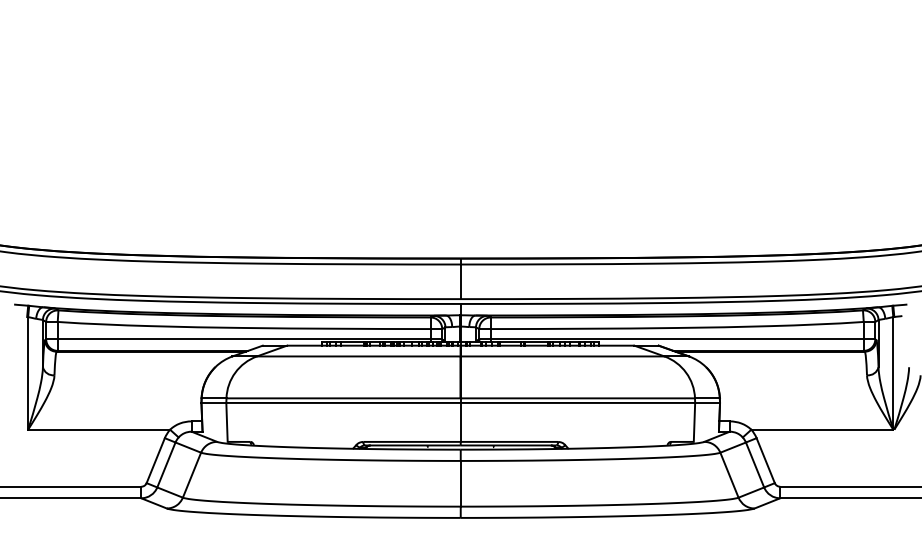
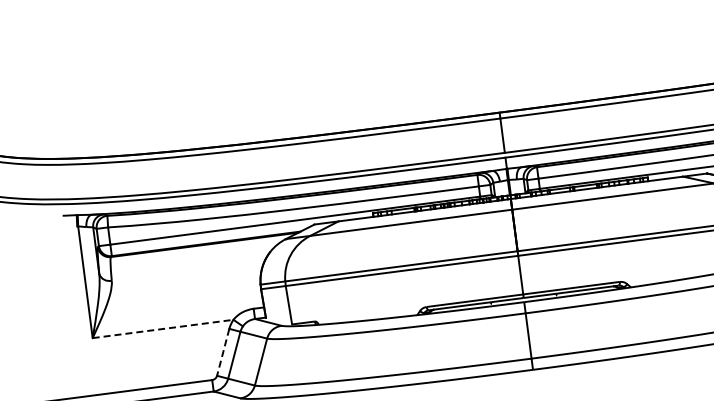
line: (99, 429) -> (163, 328), solid -> dashed
line: (155, 461) -> (223, 353), solid -> dashed

